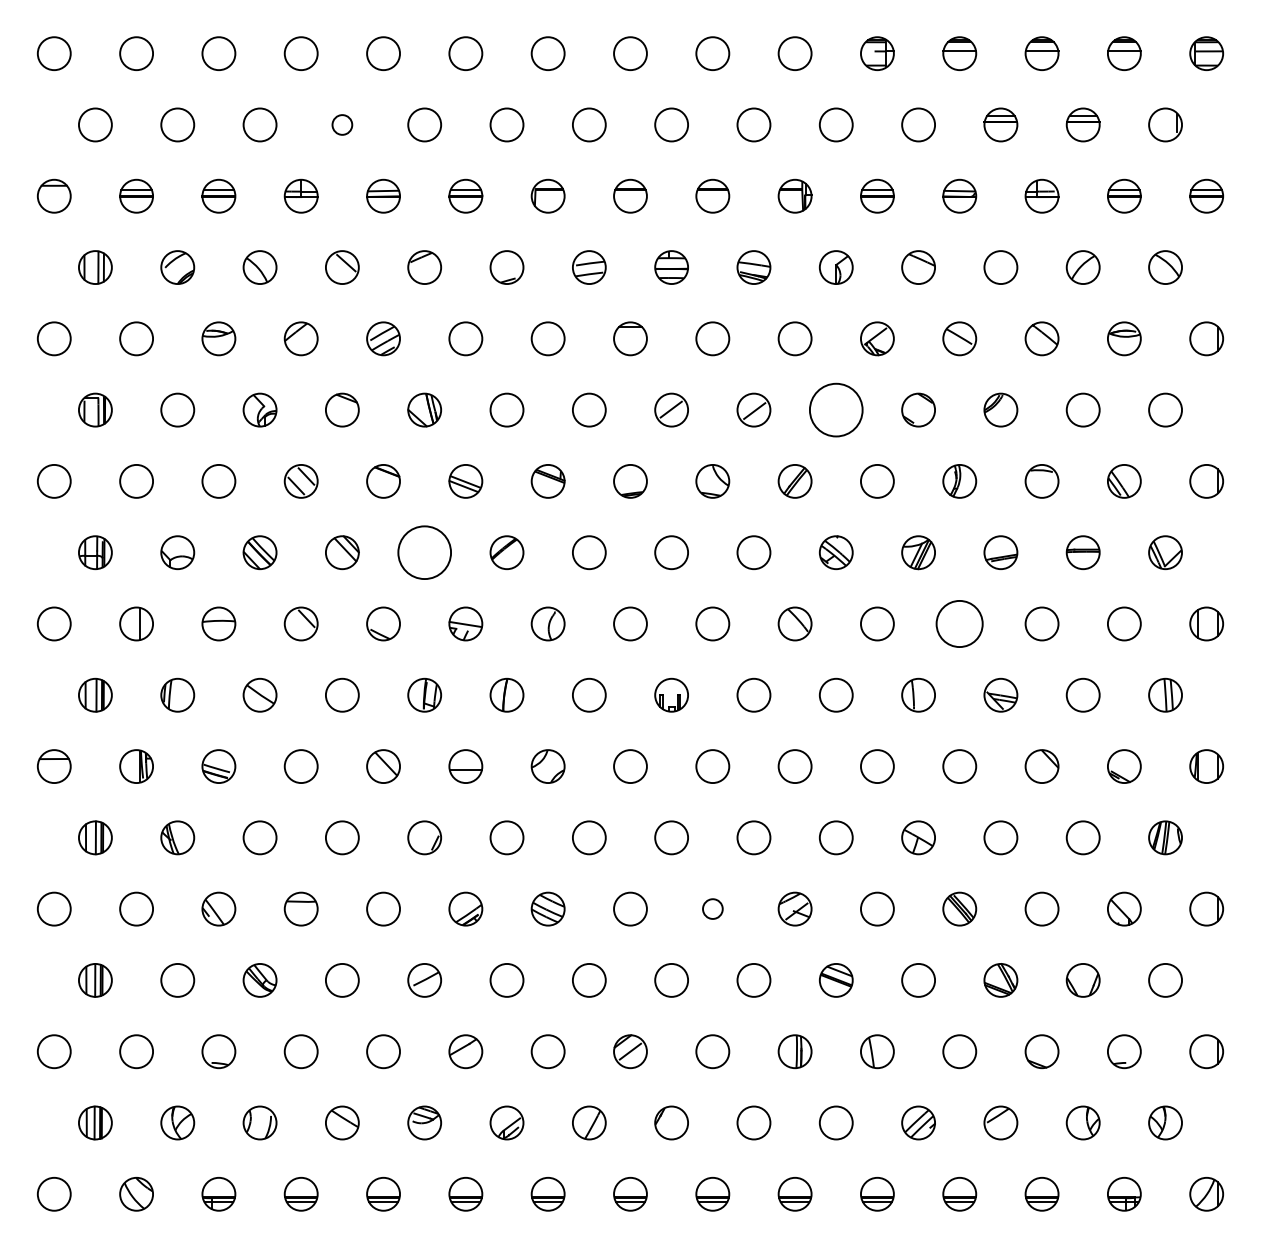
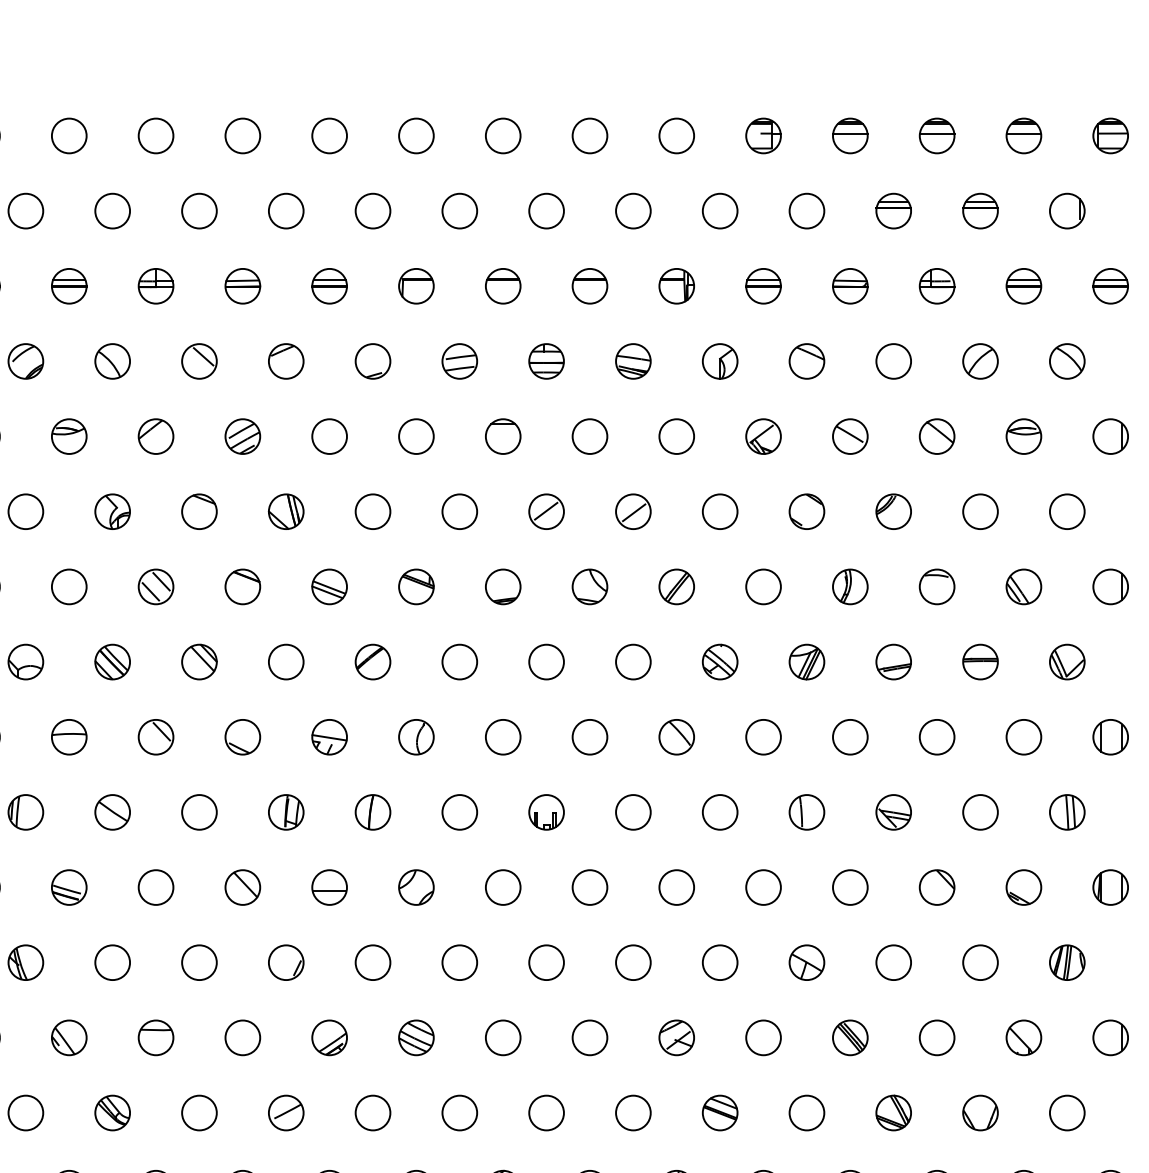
circle: (341, 124) -> (198, 210), size x1.67
circle: (835, 409) -> (719, 511), size x0.62
circle: (424, 552) -> (286, 661), size x0.62
circle: (959, 623) -> (850, 736), size x0.71
circle: (712, 908) -> (589, 1037), size x1.67

